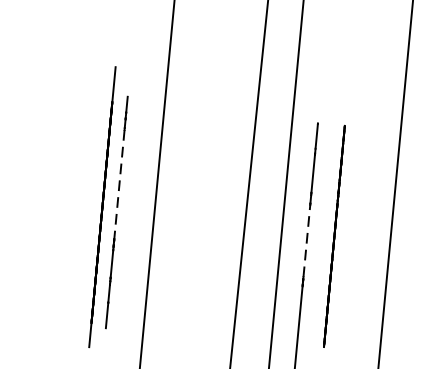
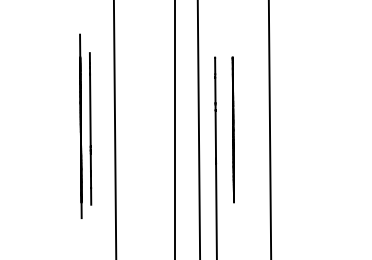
line: (119, 184) -> (90, 110), dashed -> solid
line: (306, 240) -> (215, 134), dashed -> solid

